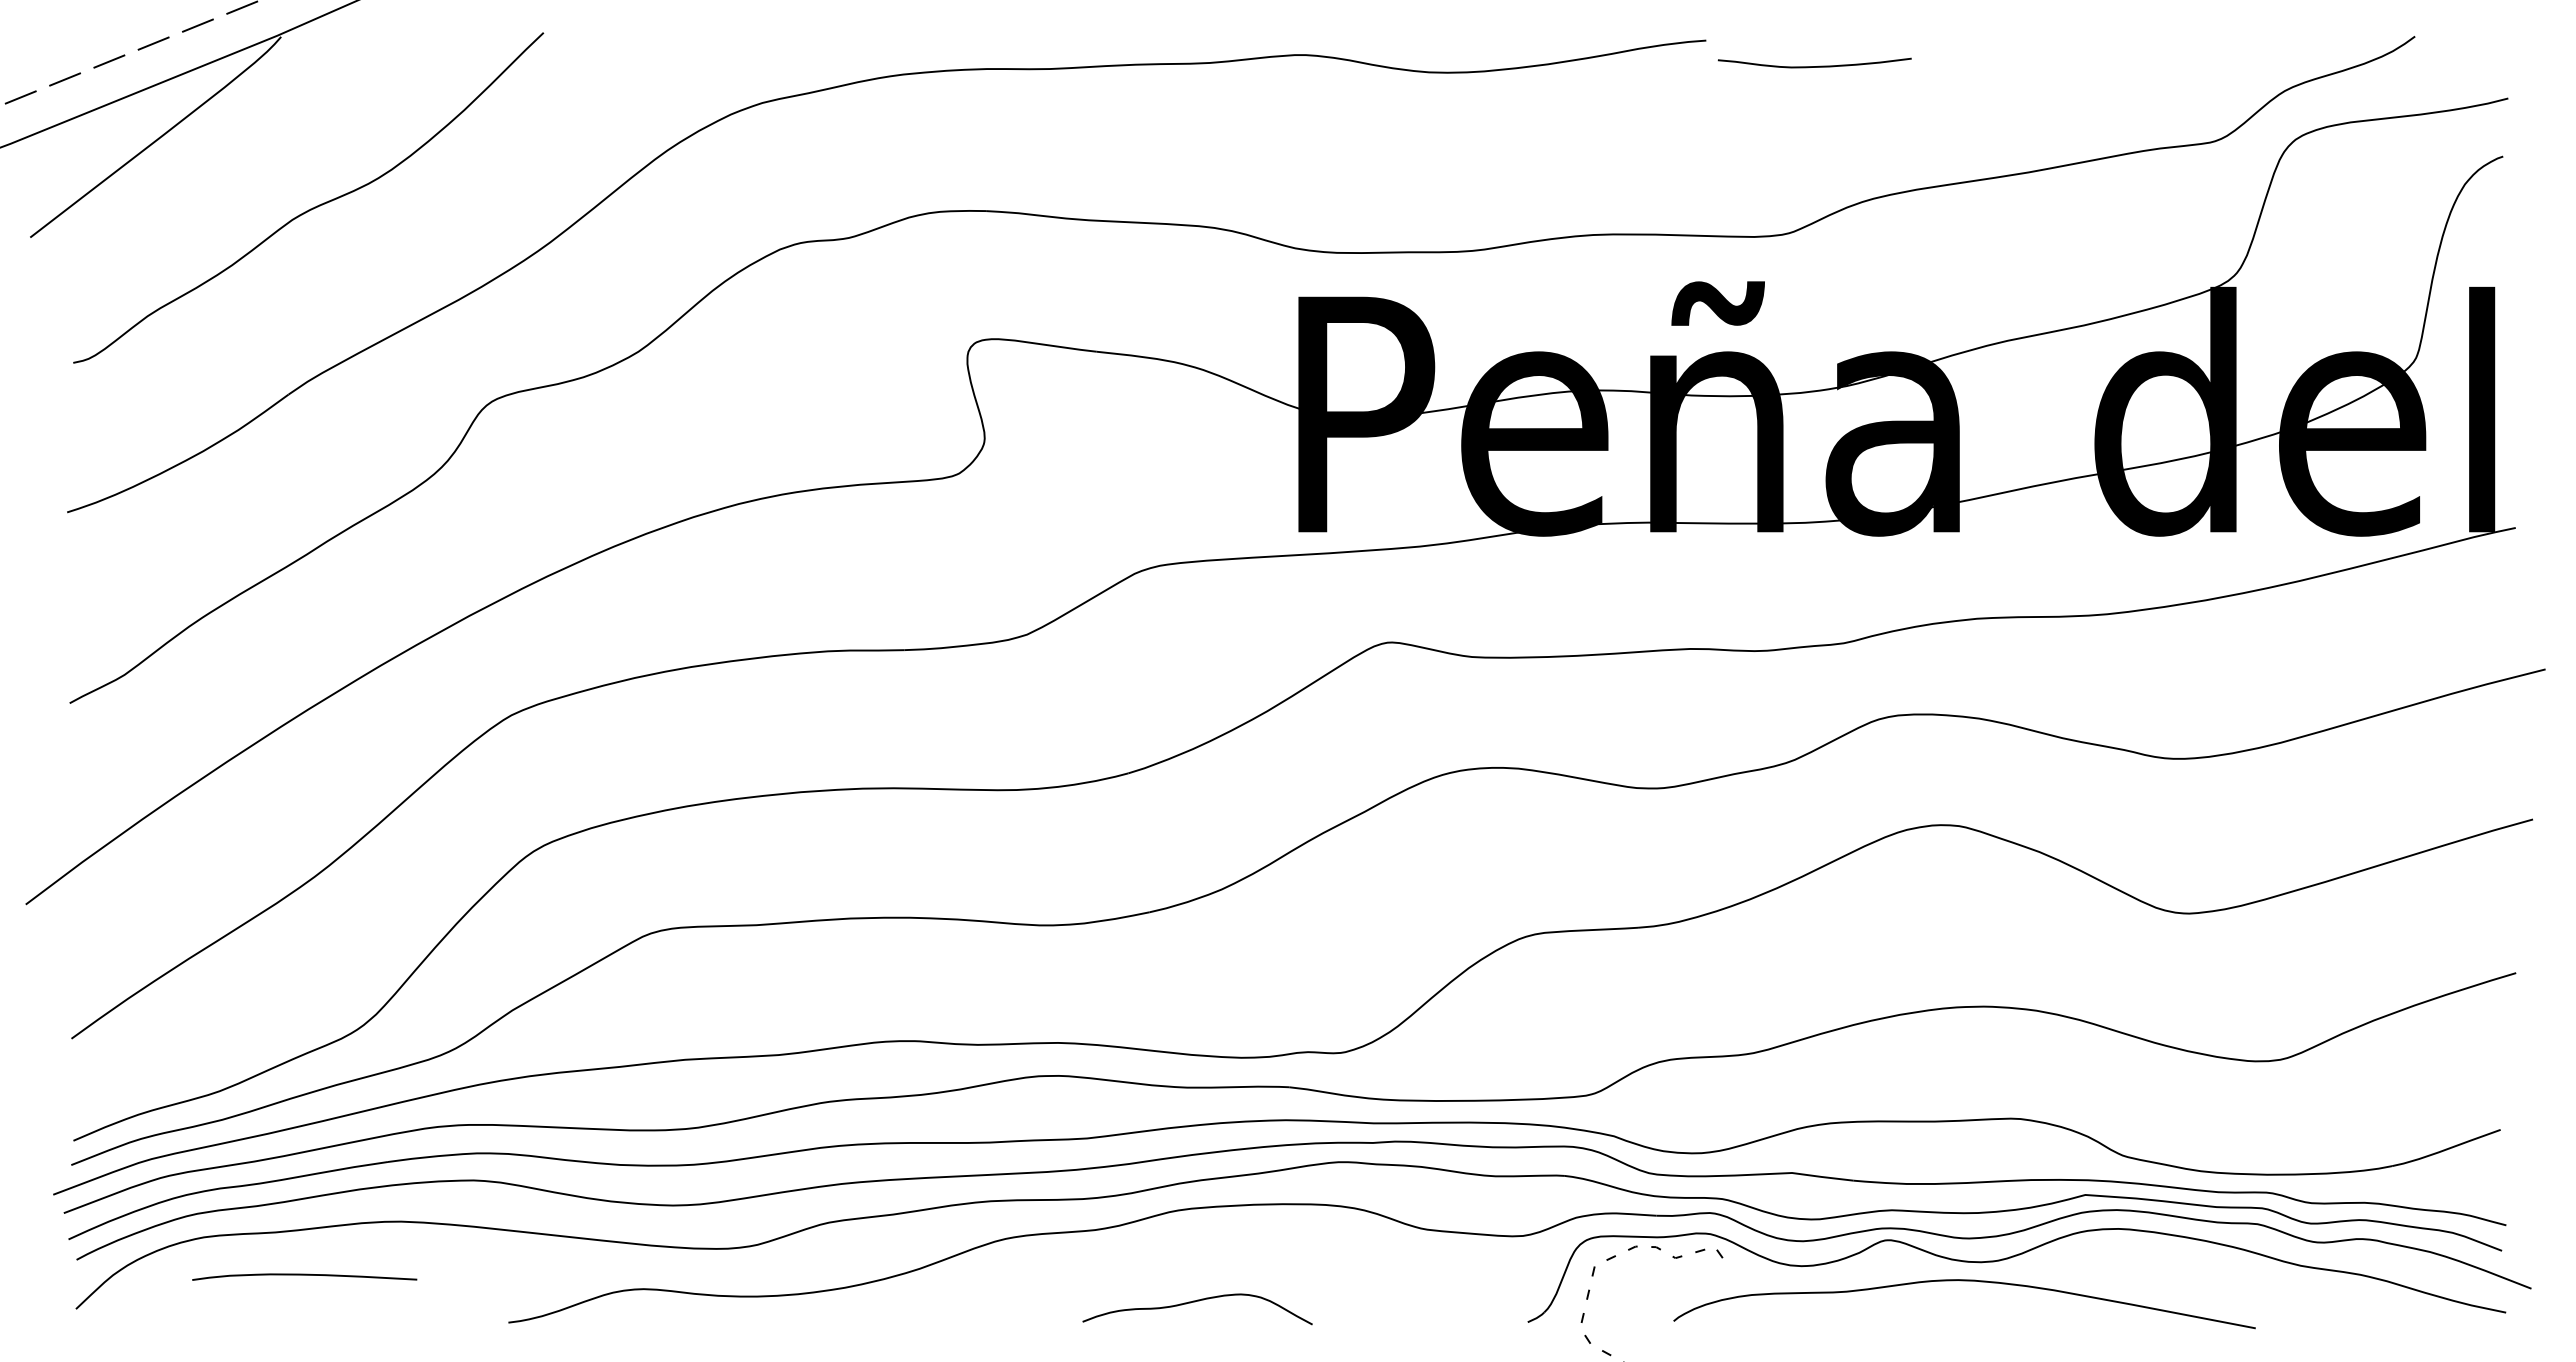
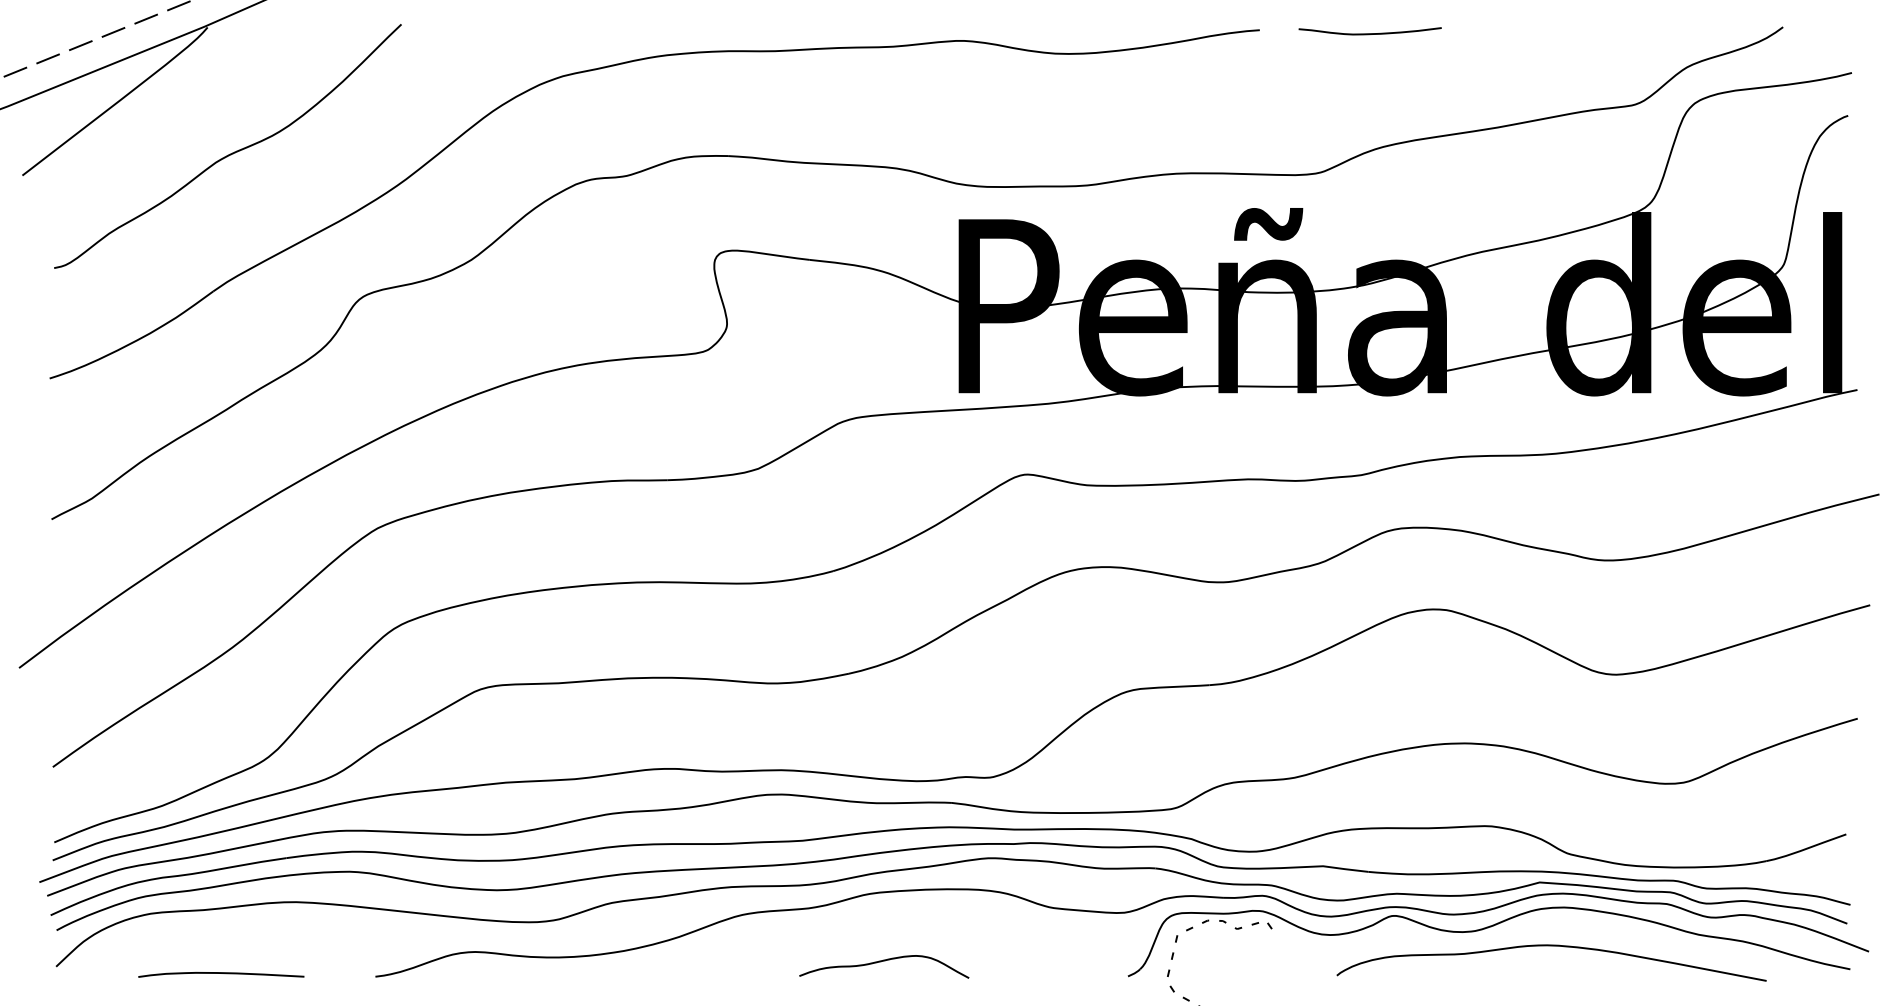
curve: (1814, 66) -> (1369, 33), moved
curve: (304, 1275) -> (221, 973), moved
curve: (1964, 1281) -> (1551, 946), moved

